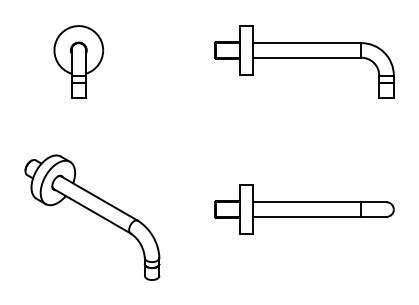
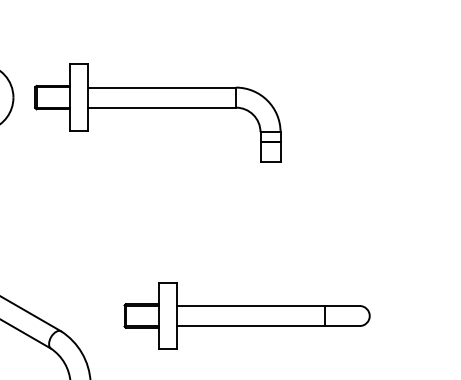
part: (304, 61) -> (157, 112), moved
part: (304, 209) -> (247, 315), moved

